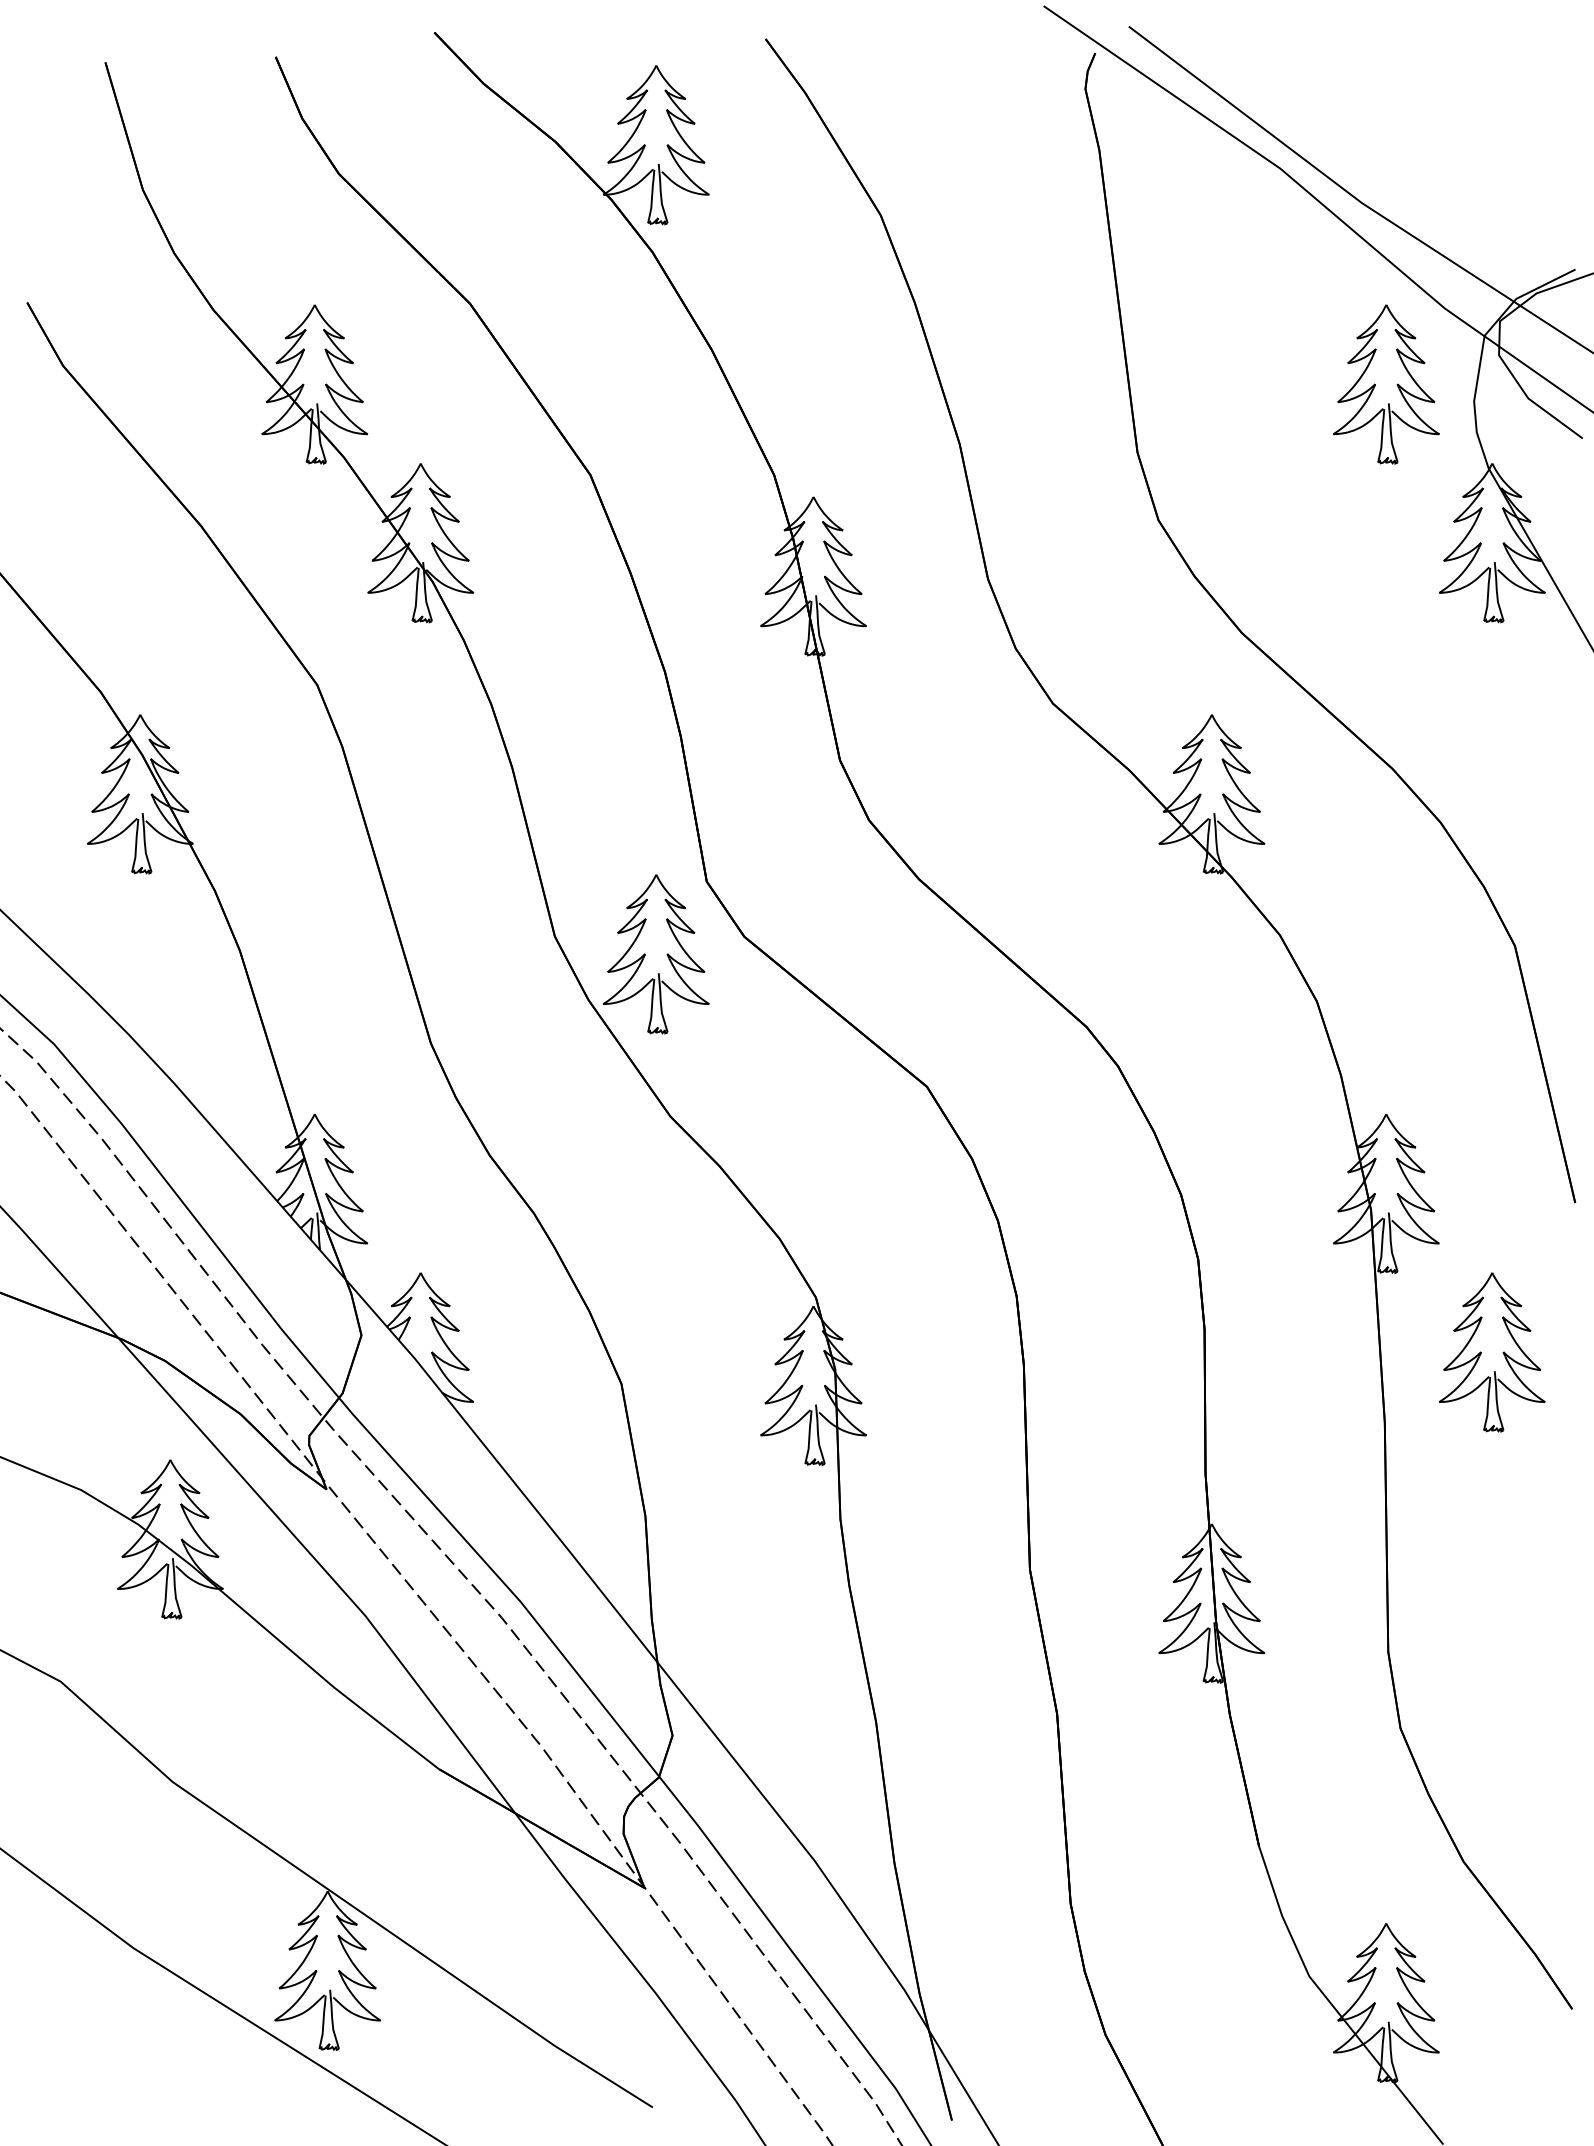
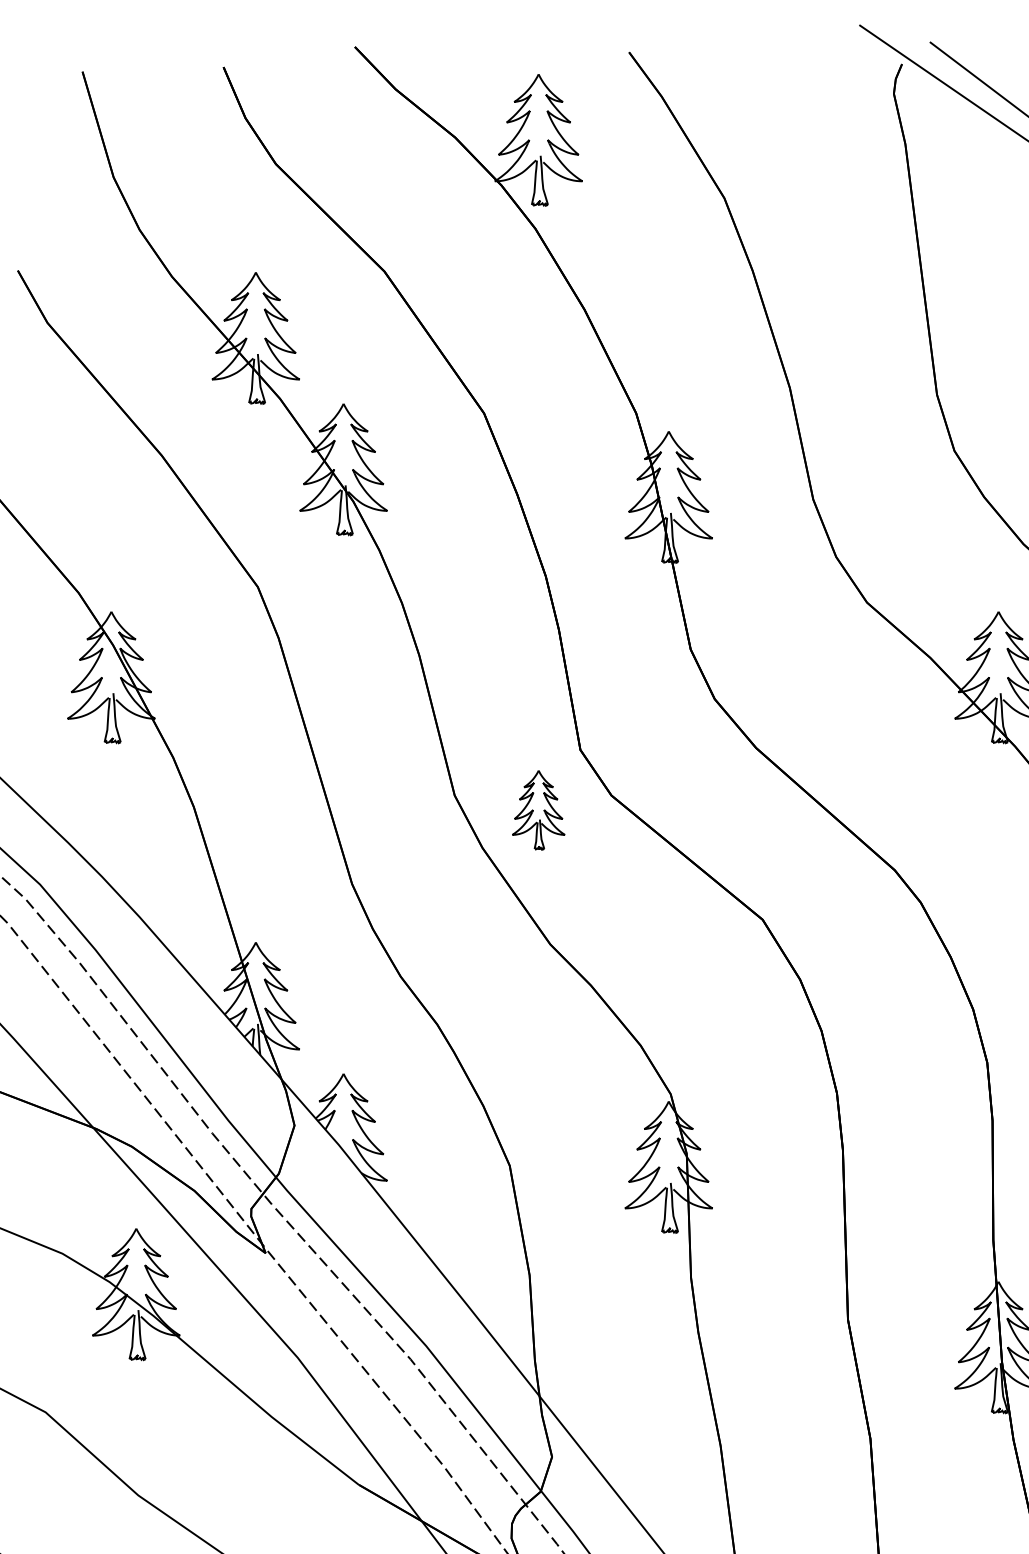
part: (656, 954) -> (538, 810), size x0.6

